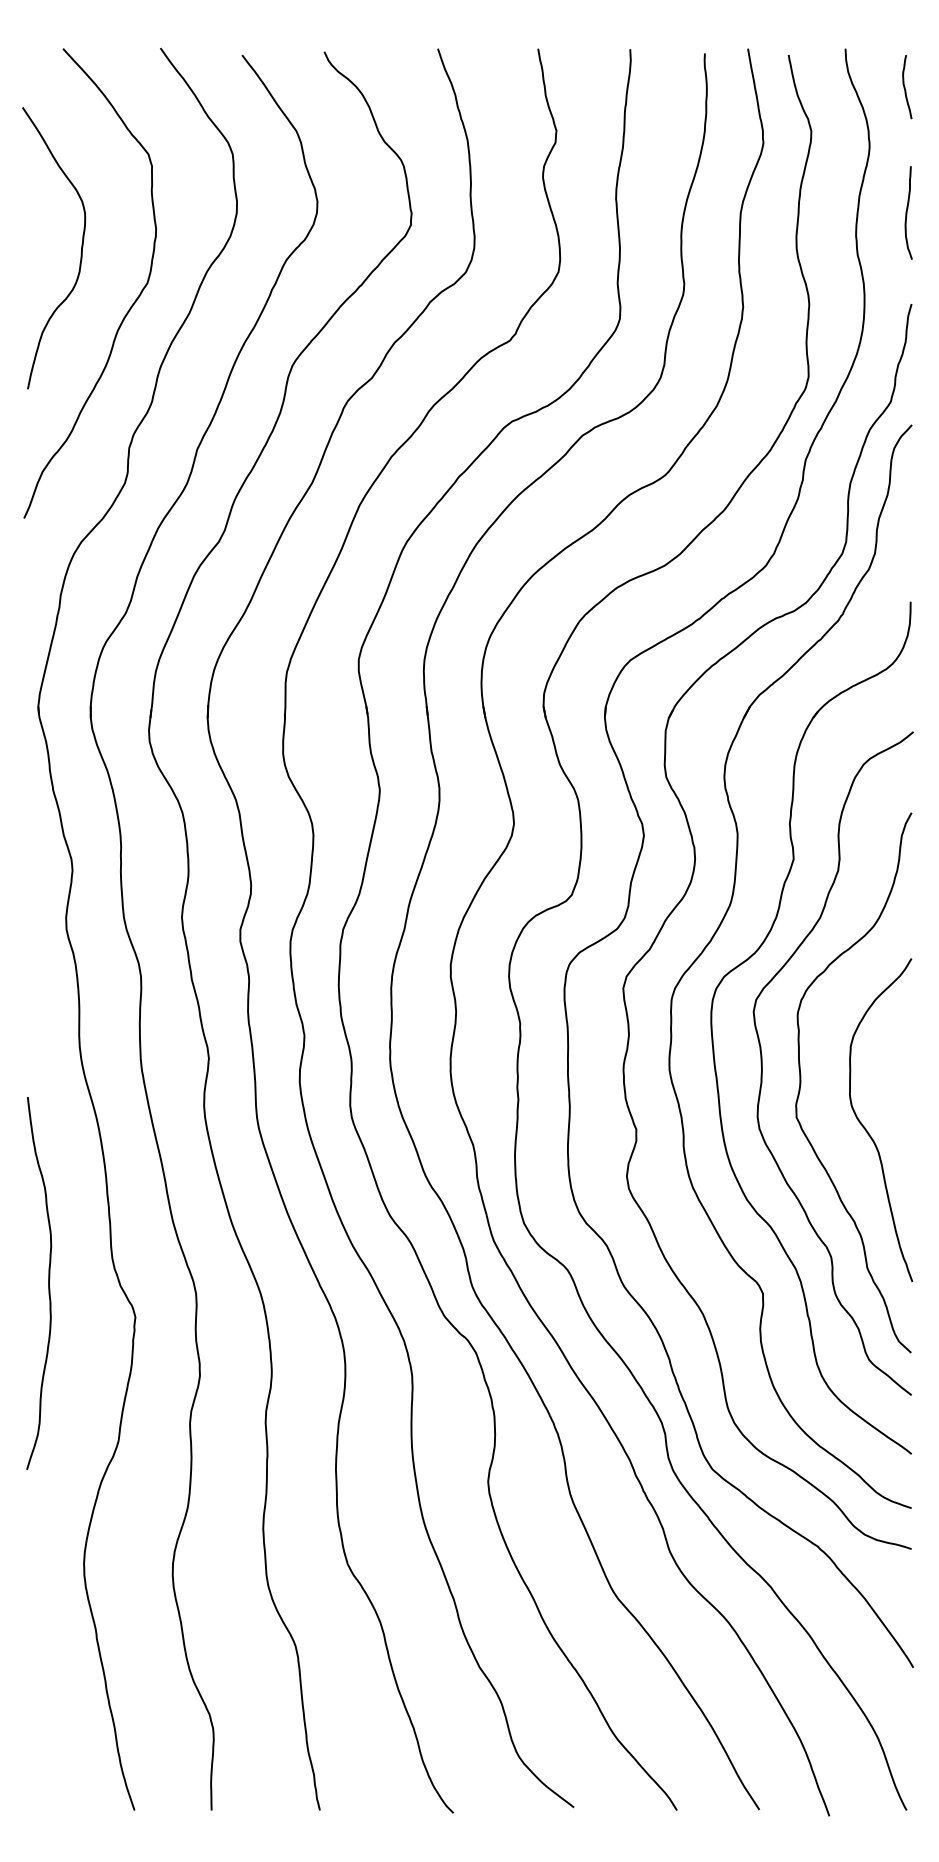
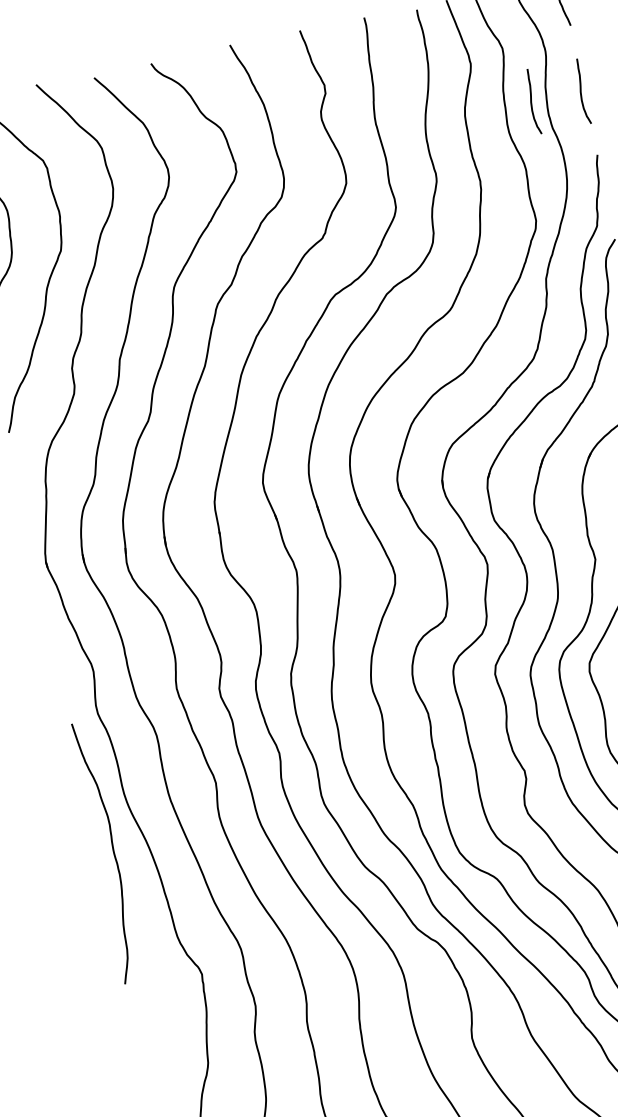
curve: (836, 212) -> (531, 101), added
curve: (48, 1283) -> (113, 851), moved

